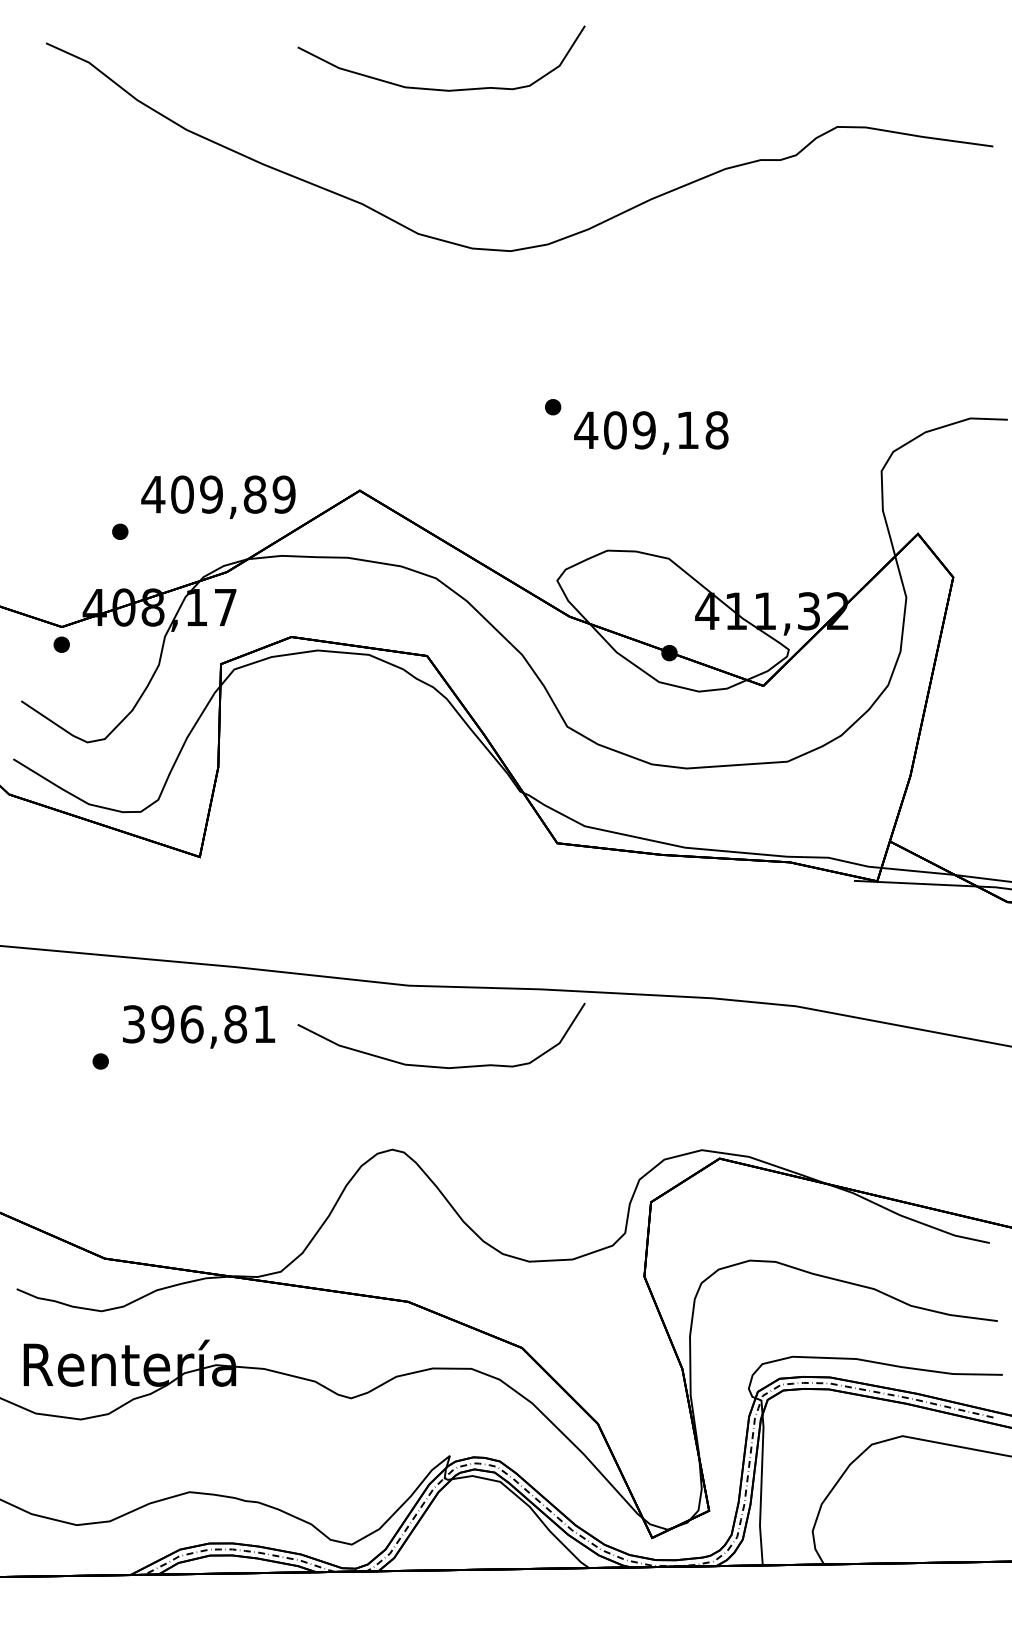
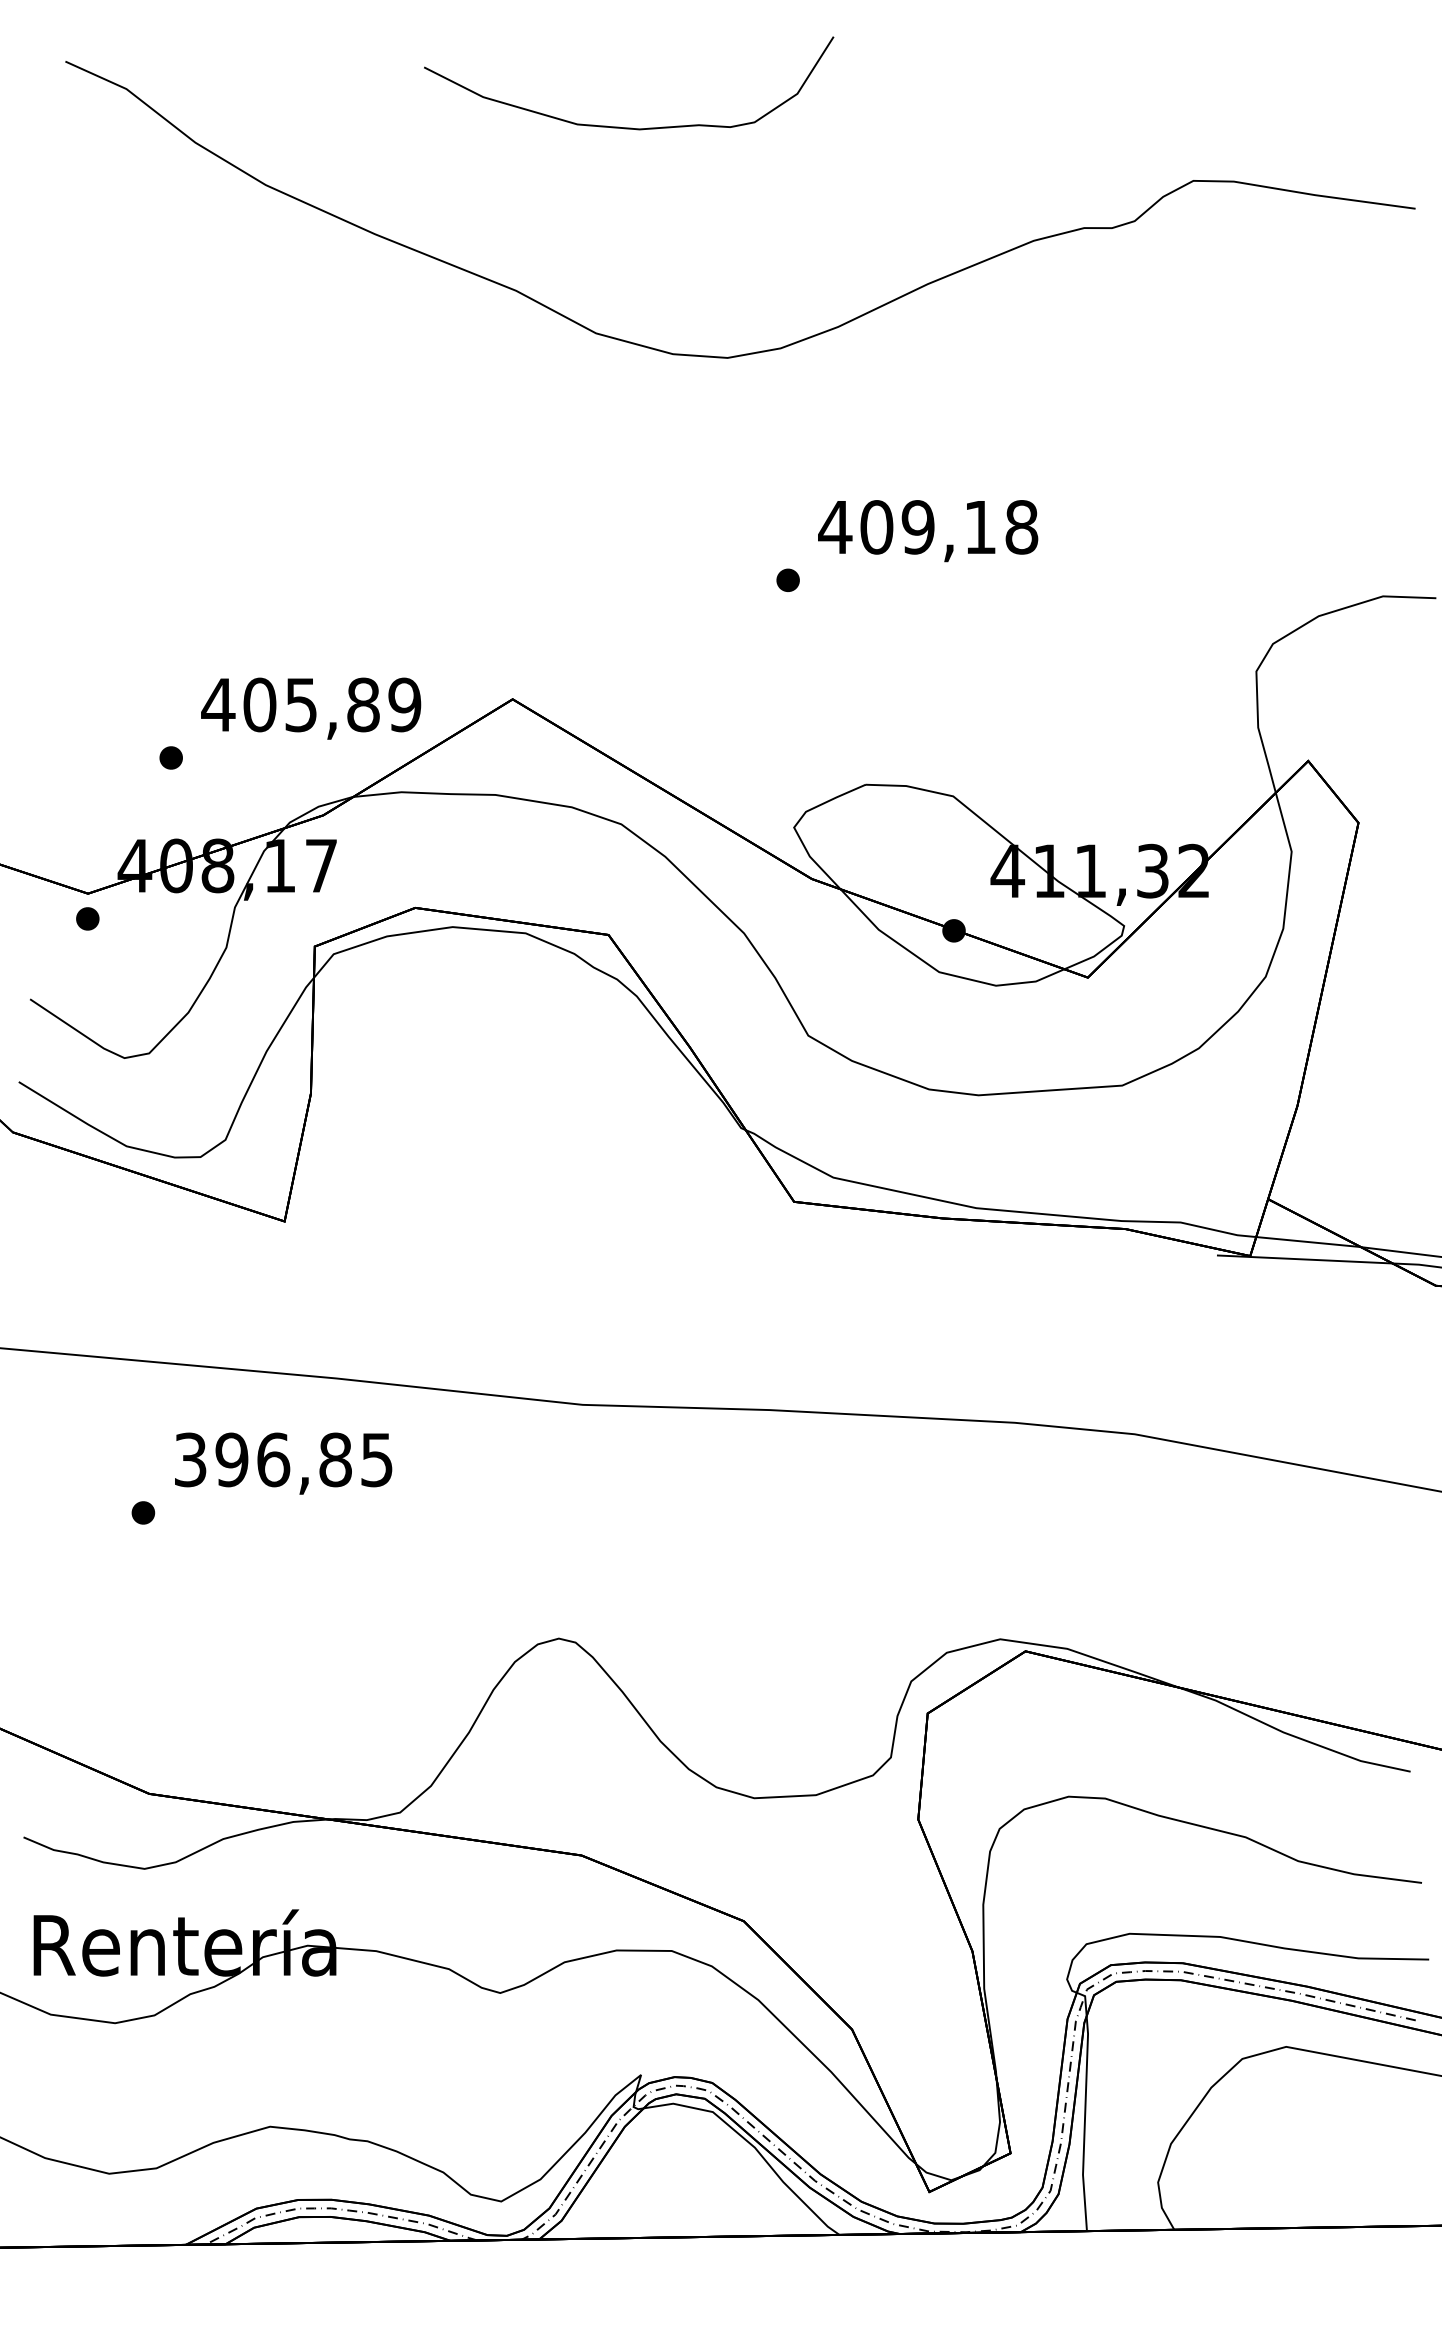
text: (651, 433) -> (928, 531), moved
text: (210, 494) -> (300, 704), 409,89 -> 405,89
text: (264, 1024) -> (376, 1460), 396,81 -> 396,85
curve: (441, 1066) -> (629, 1520), removed

